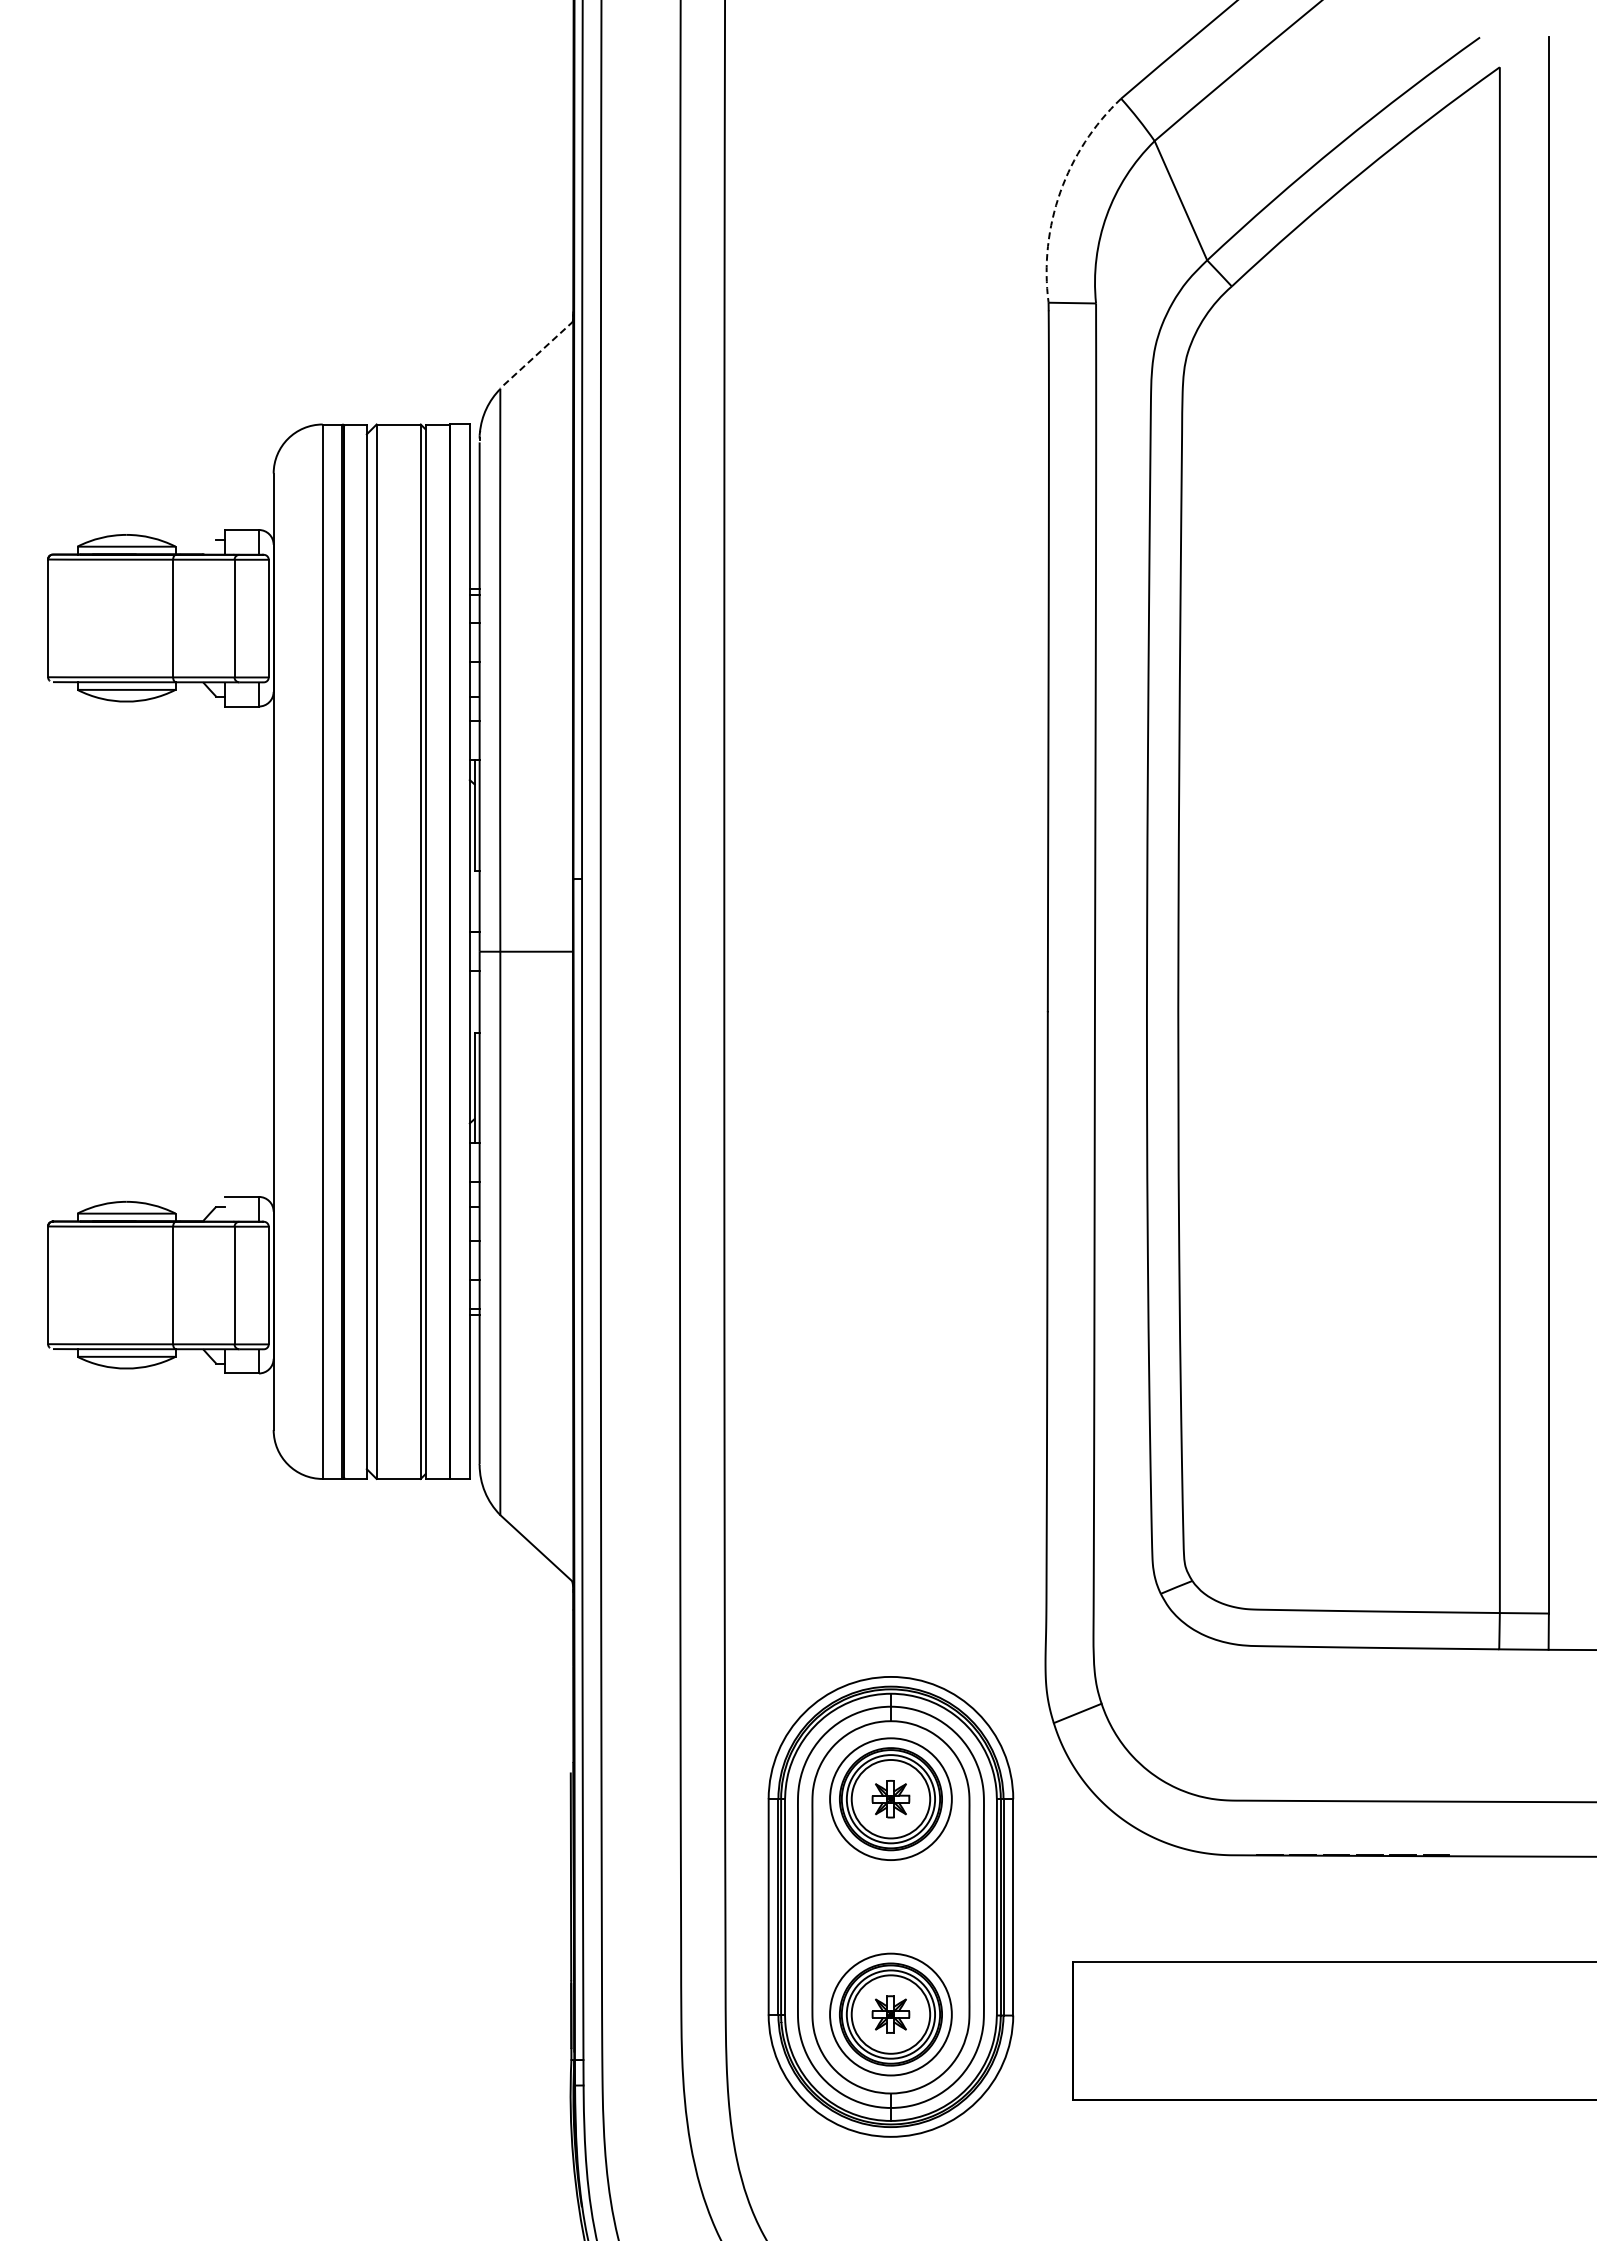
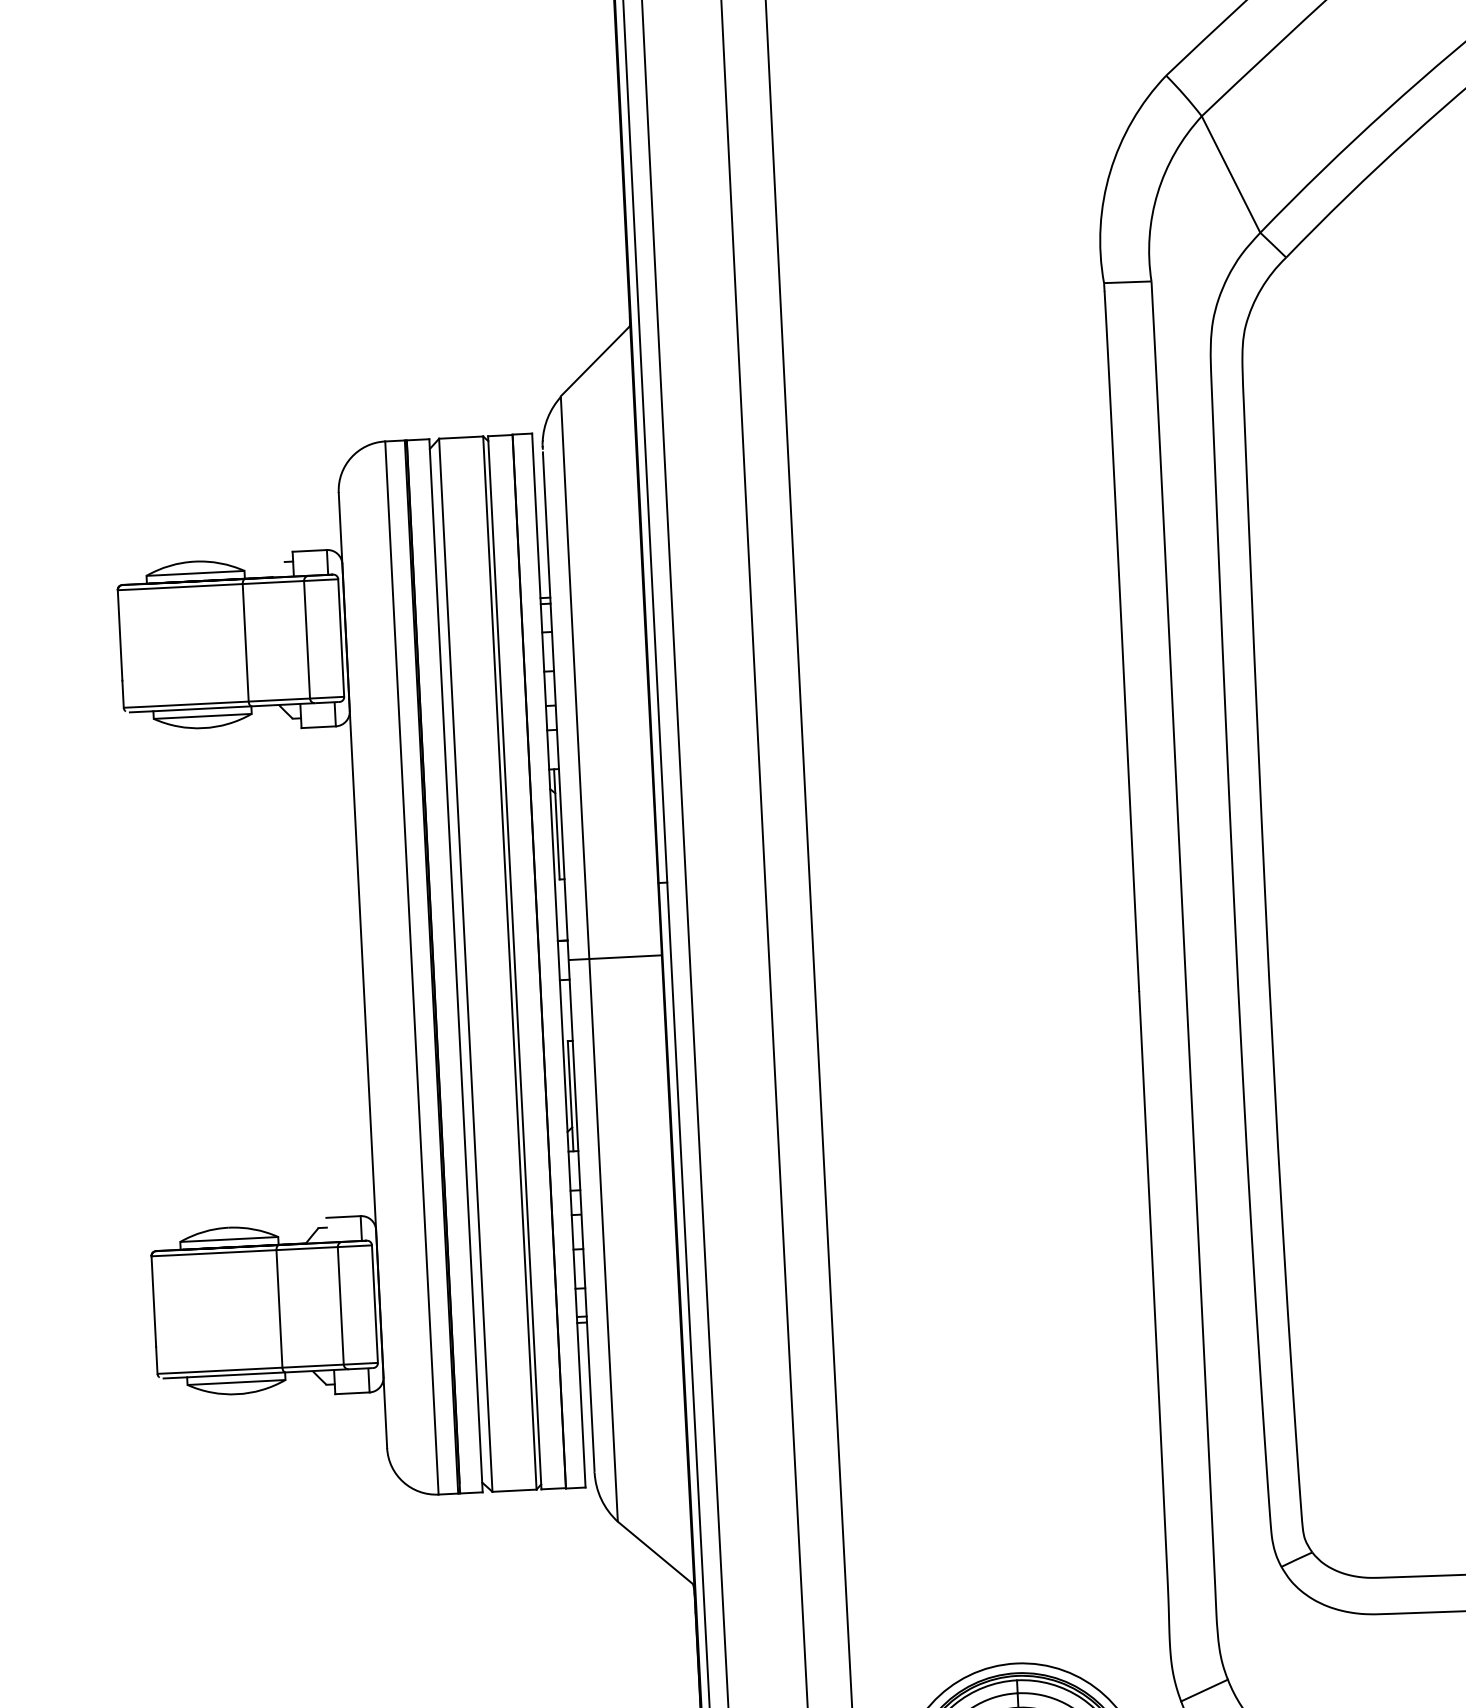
arc: (1060, 192) -> (1110, 172), dashed -> solid
line: (536, 354) -> (595, 360), dashed -> solid

